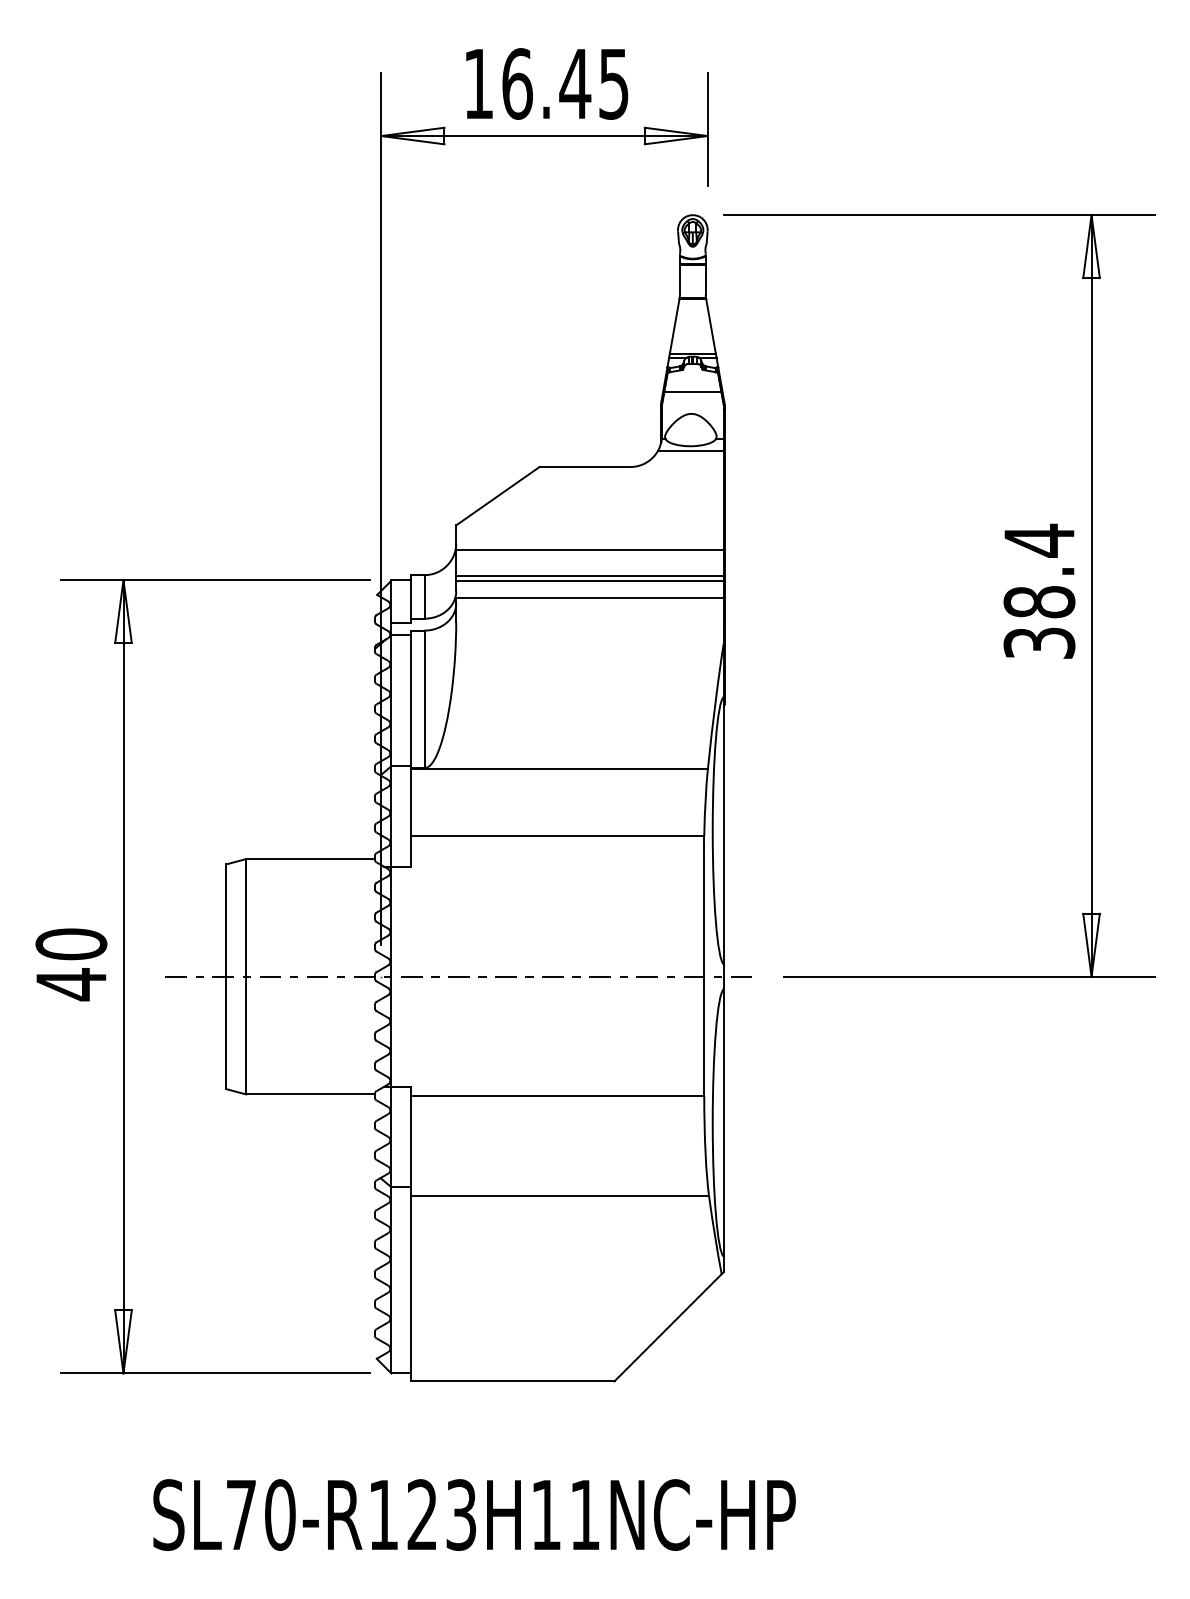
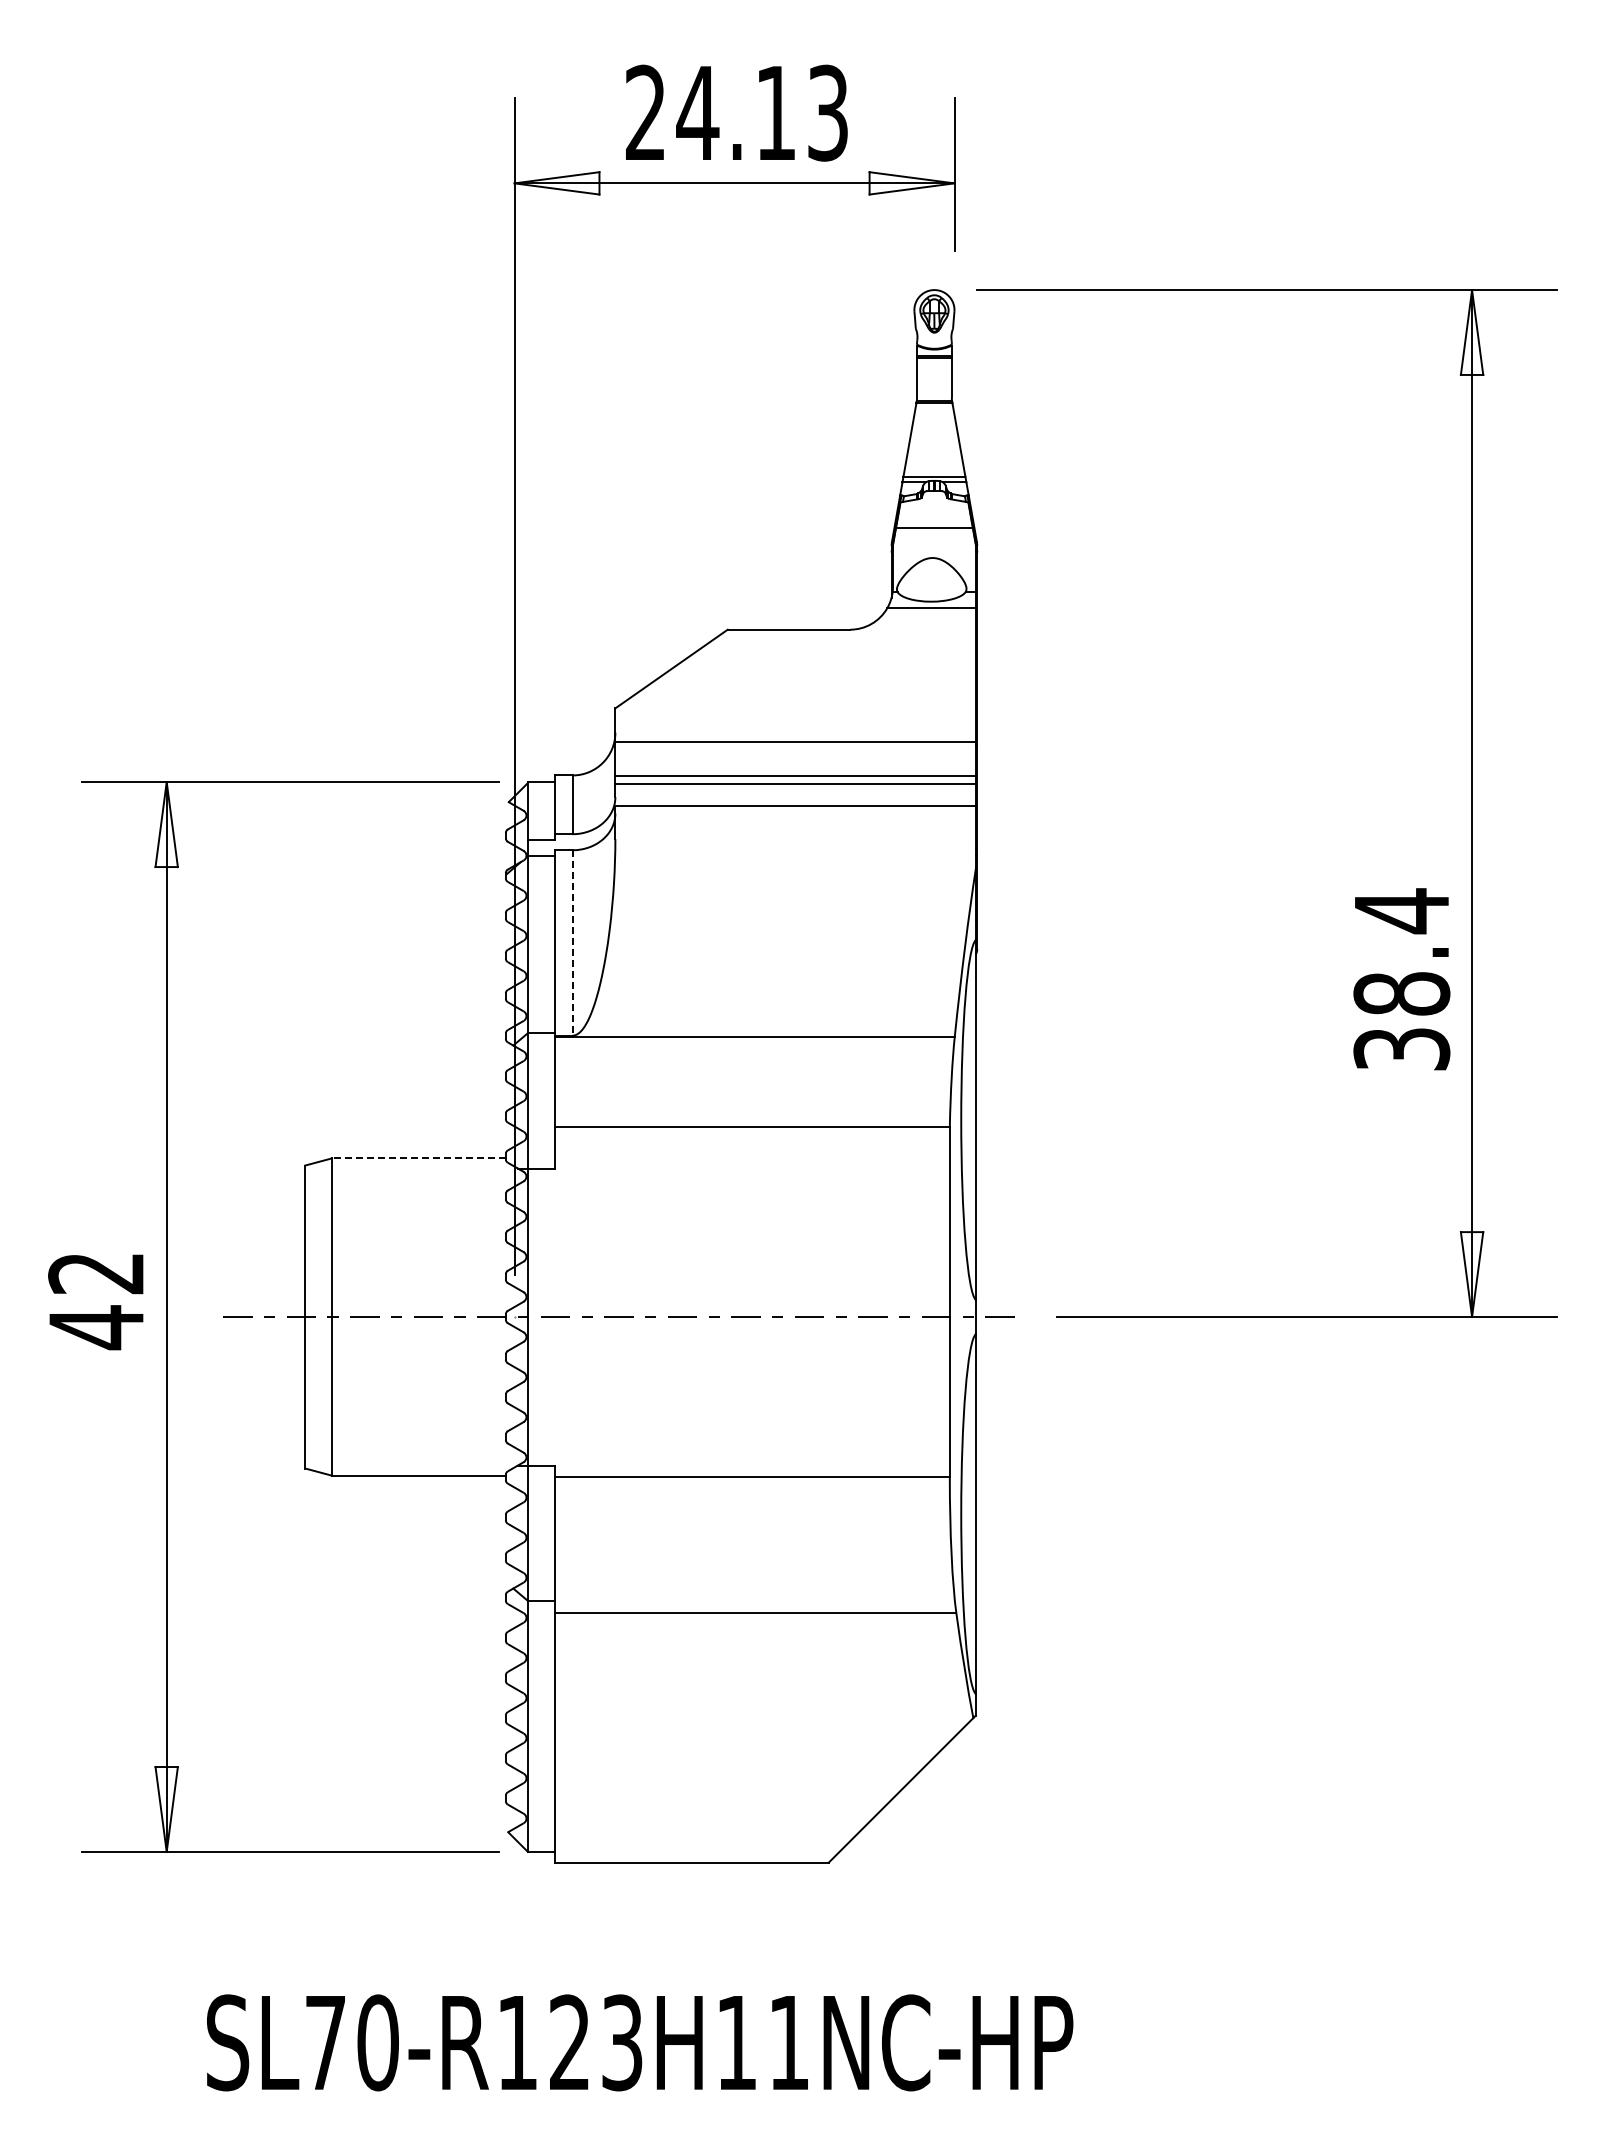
text: (546, 83) -> (736, 112), 16.45 -> 24.13
text: (1039, 591) -> (1401, 979), moved
line: (424, 699) -> (572, 942), solid -> dashed
line: (310, 859) -> (418, 1158), solid -> dashed
text: (71, 944) -> (96, 1273), 40 -> 42

